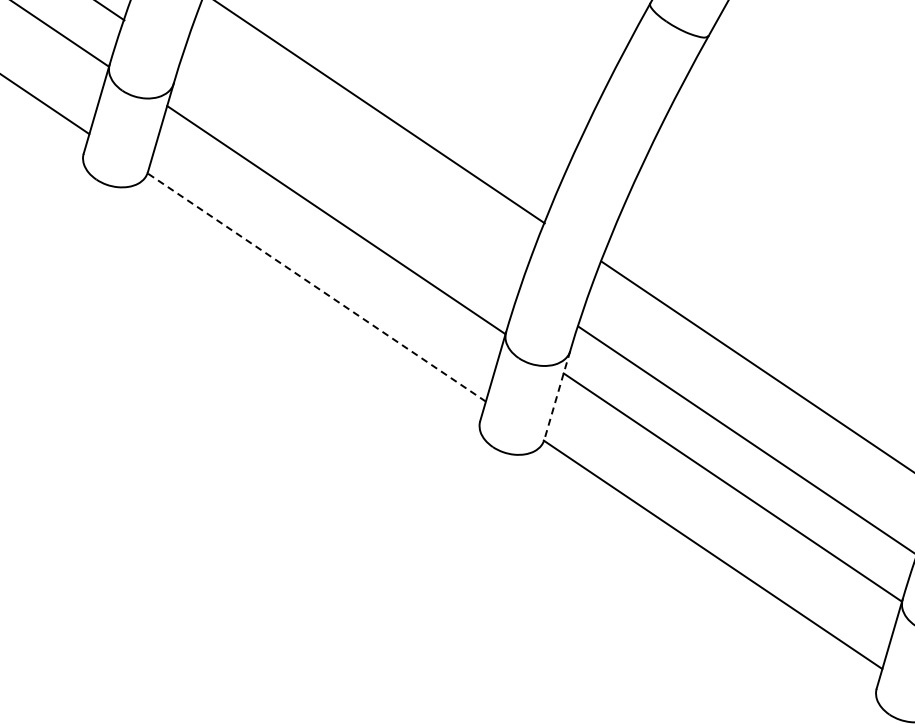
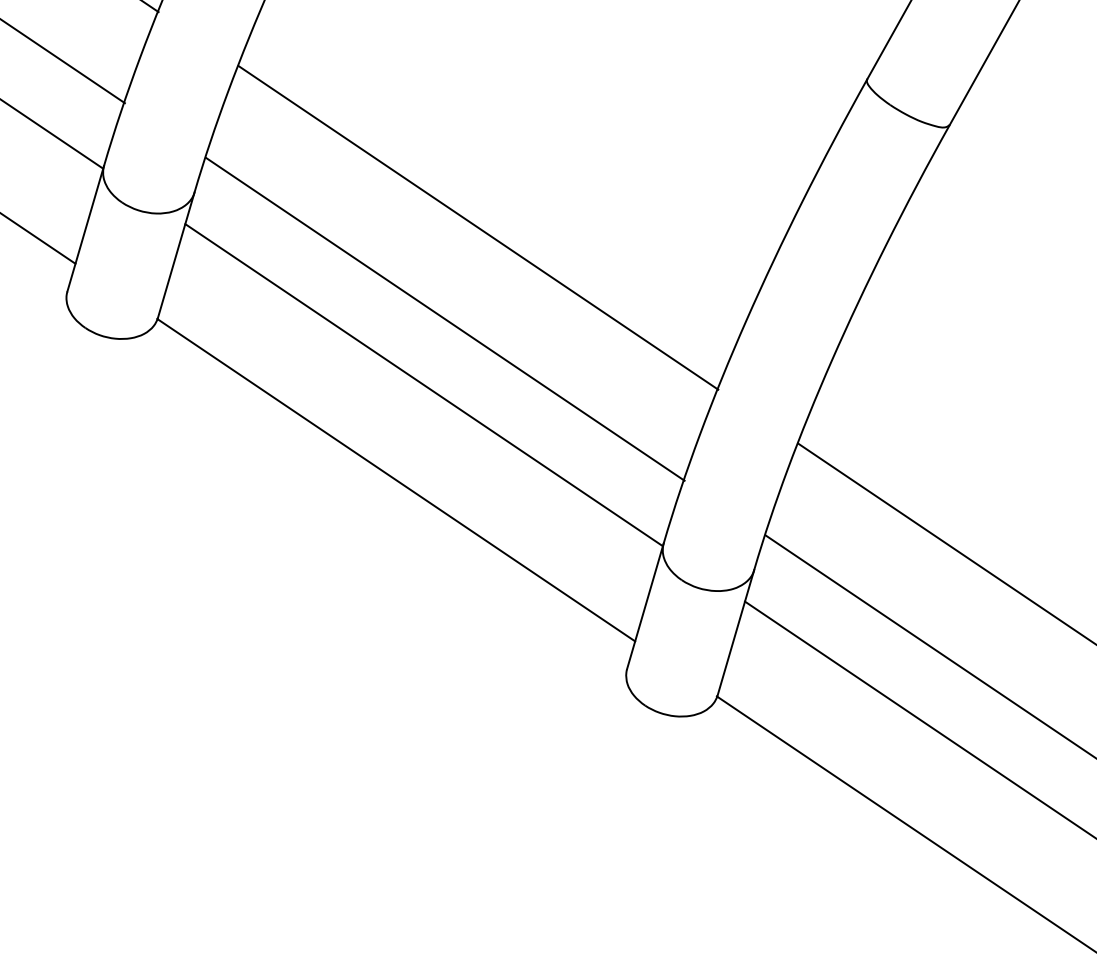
line: (350, 173) -> (444, 319), added
line: (316, 287) -> (396, 480), dashed -> solid
line: (557, 396) -> (736, 634), dashed -> solid

